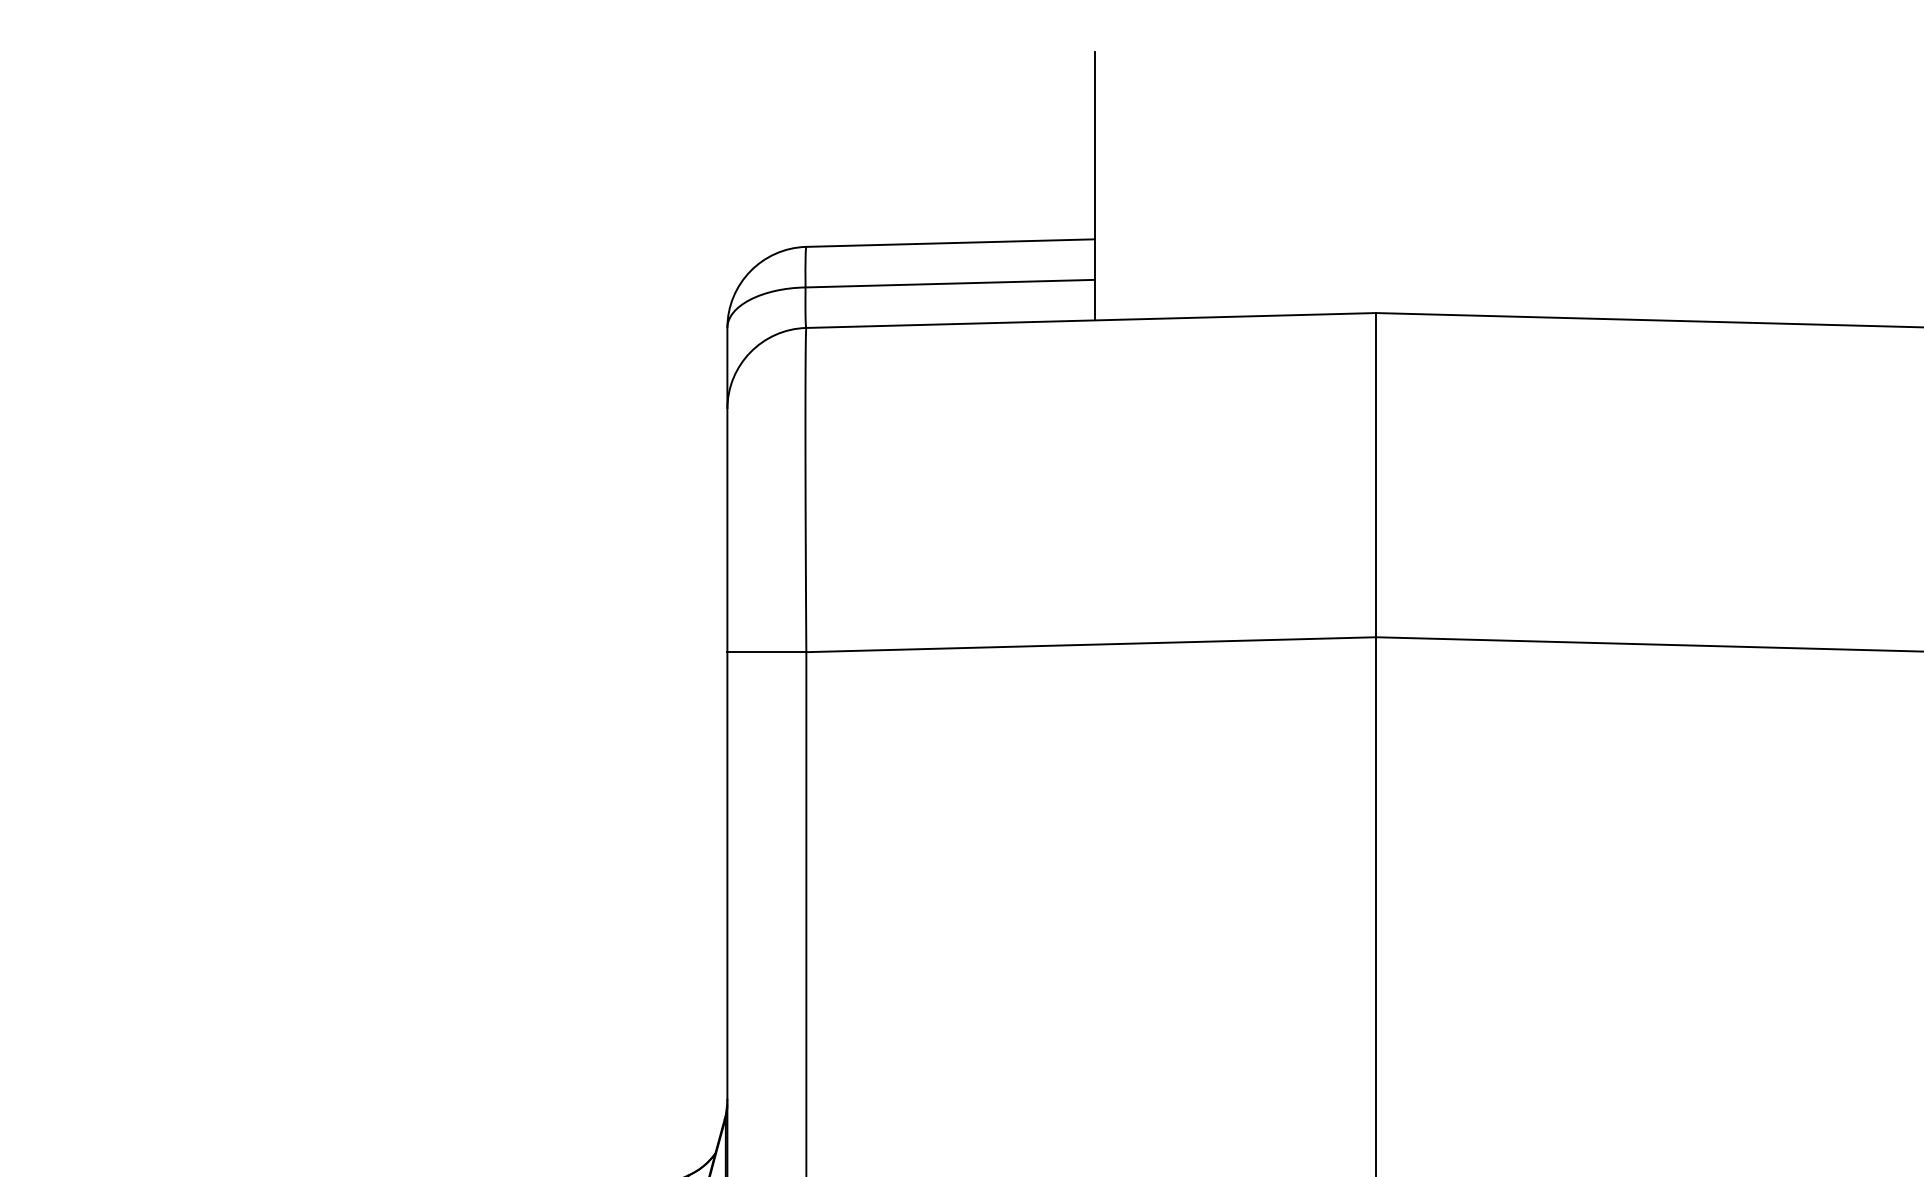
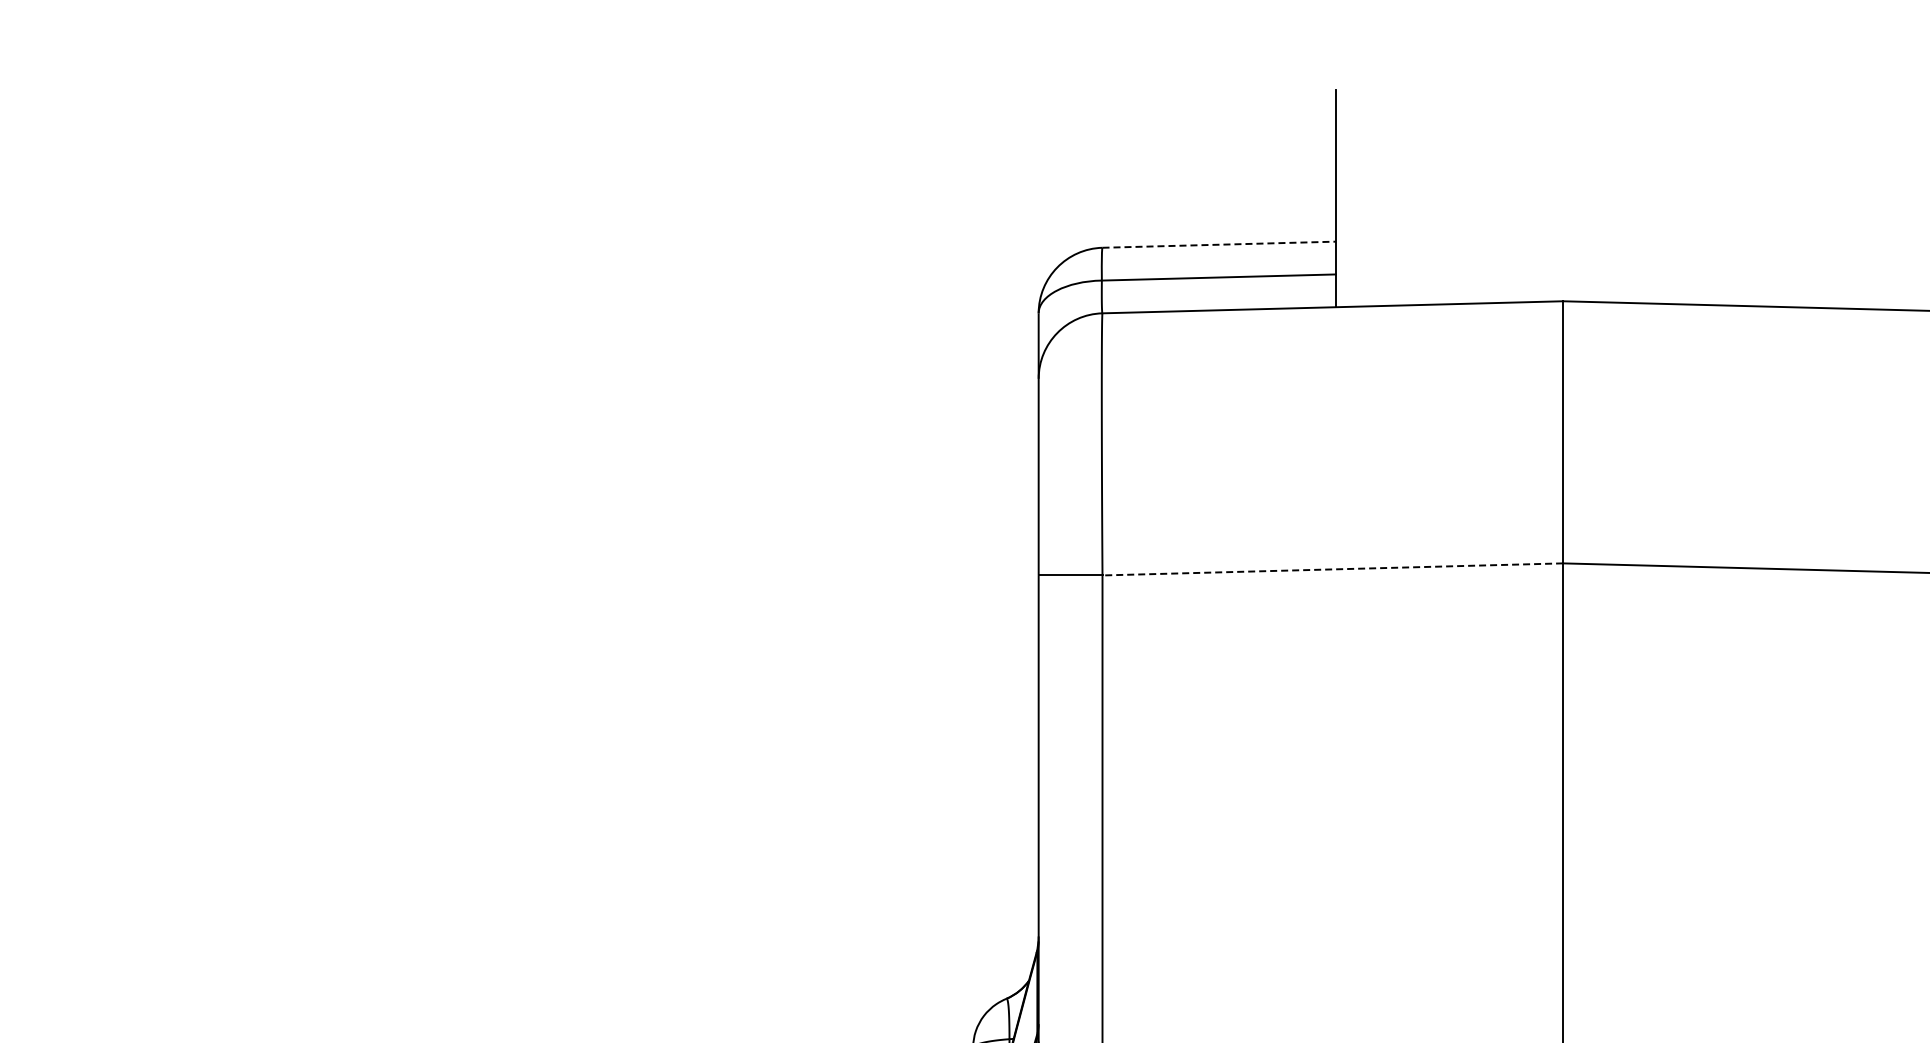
line: (951, 242) -> (1219, 244), solid -> dashed
line: (1090, 644) -> (1332, 569), solid -> dashed

